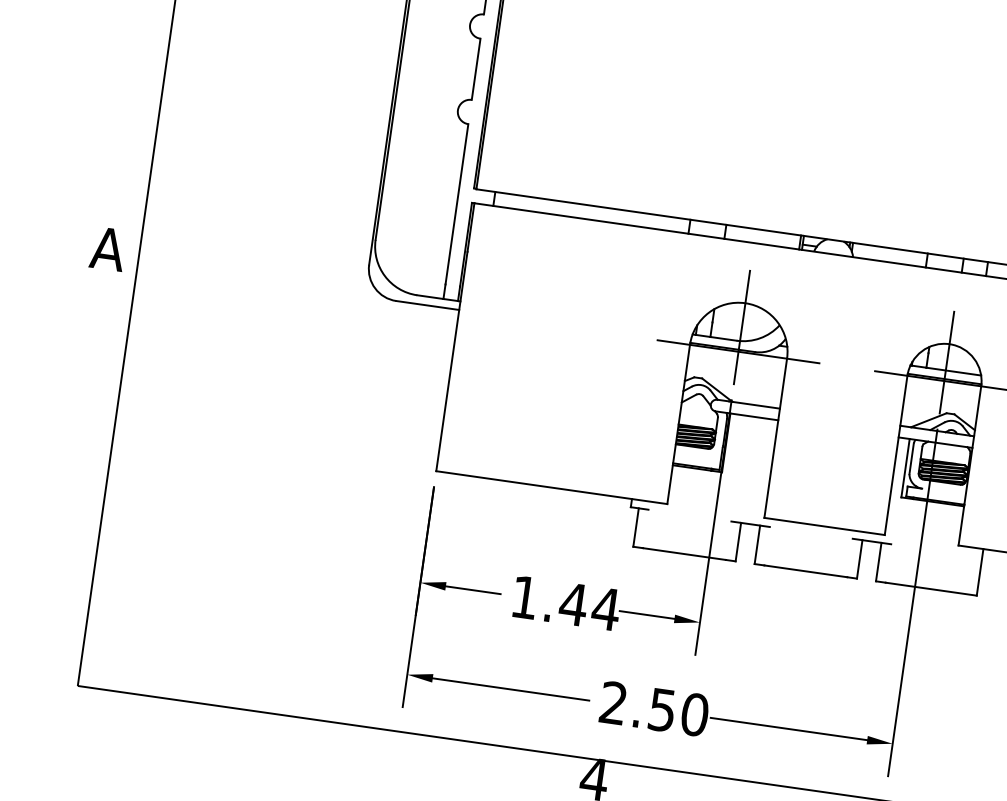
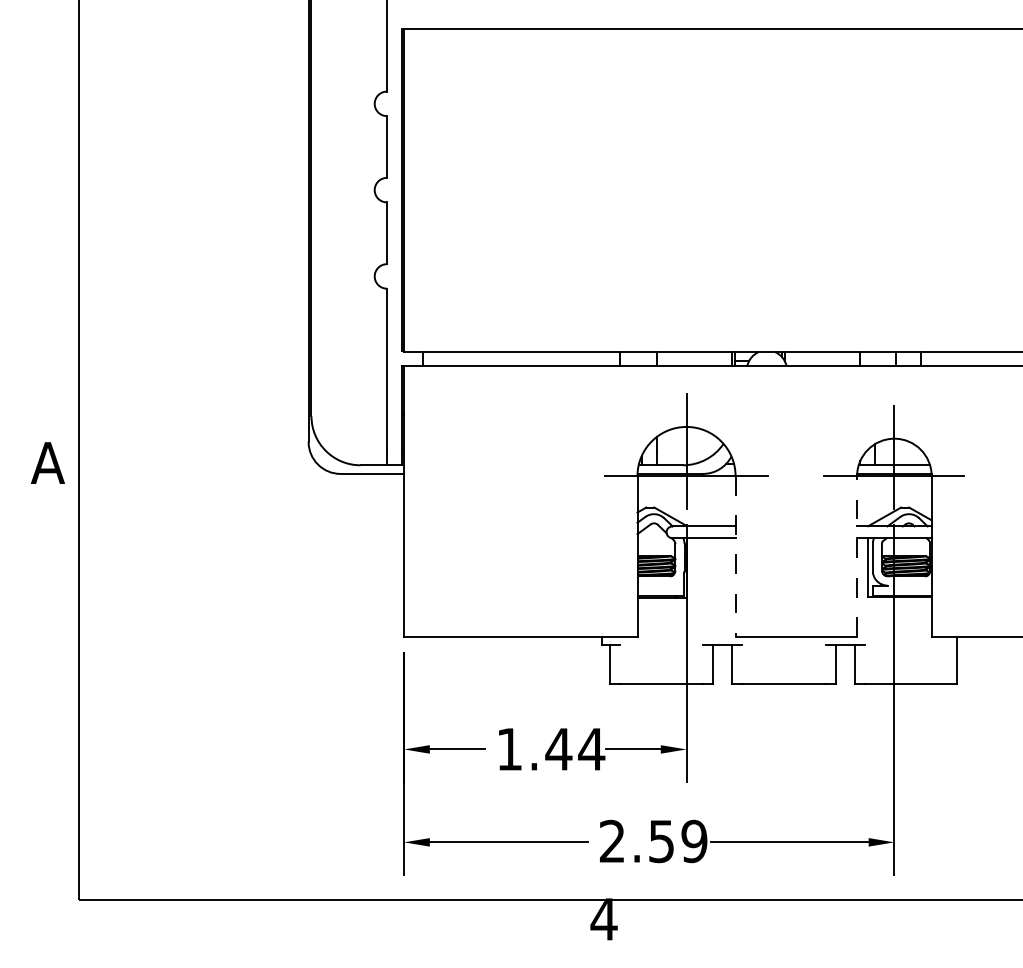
line: (775, 438) -> (735, 556), solid -> dashed
line: (896, 454) -> (857, 555), solid -> dashed
text: (694, 714) -> (694, 841), 2.50 -> 2.59

